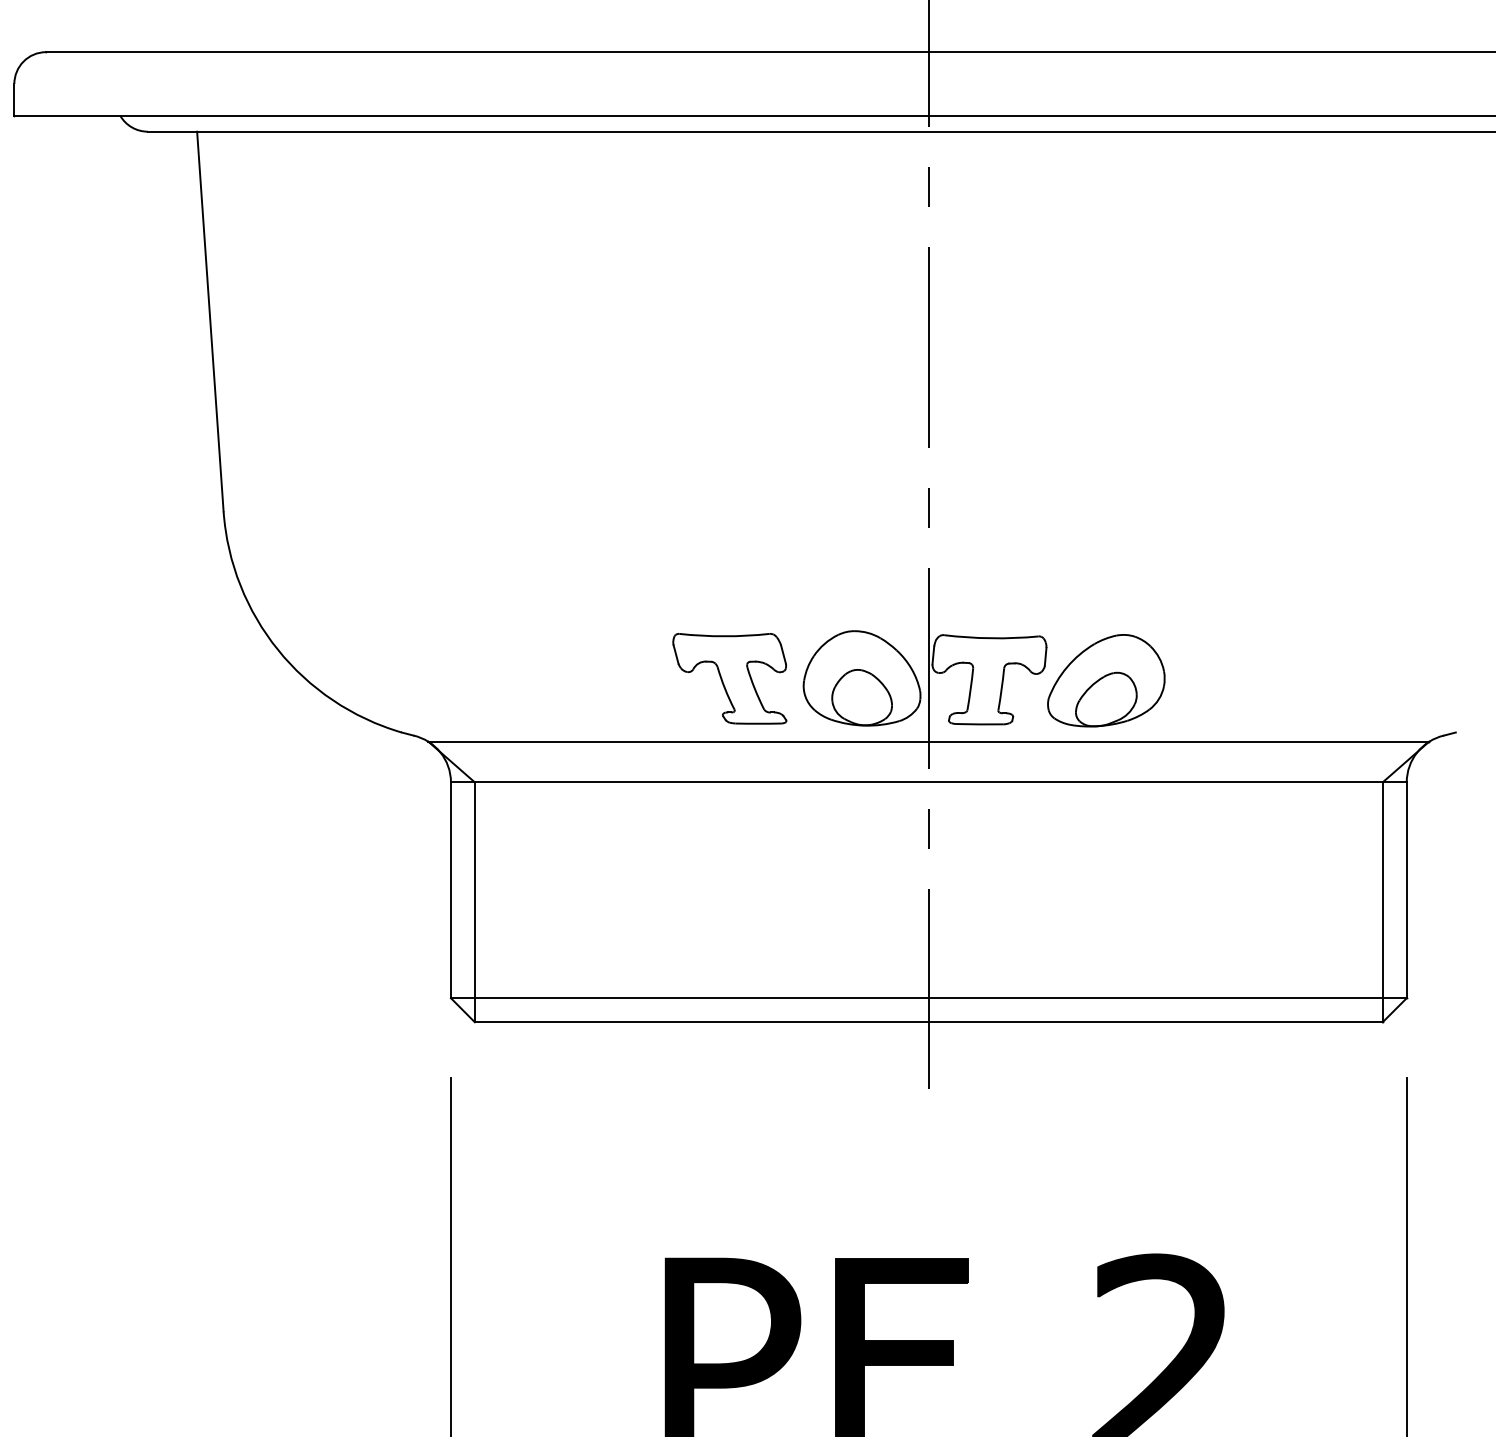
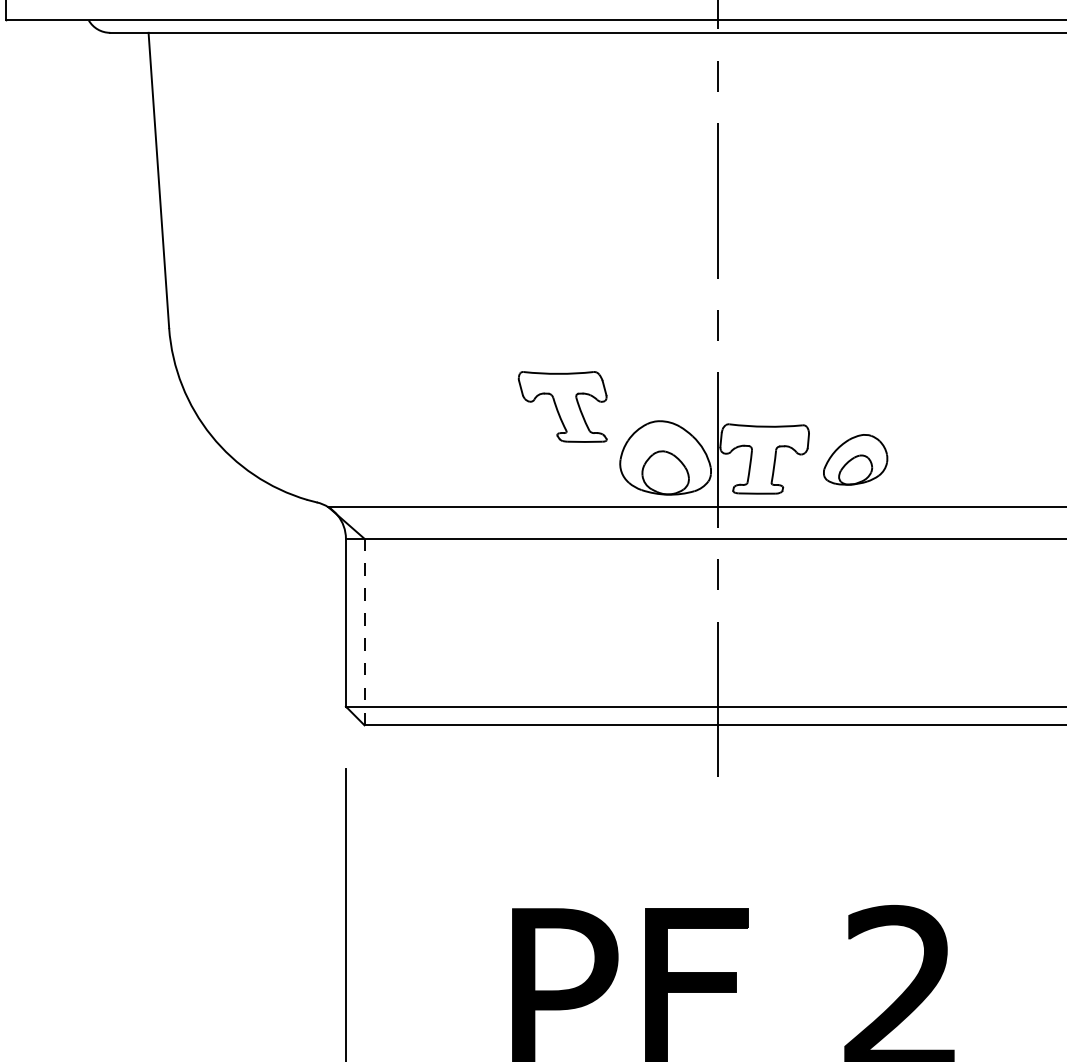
part: (729, 678) -> (562, 406), moved
part: (1106, 680) -> (855, 459), size x0.7
line: (474, 902) -> (364, 632), solid -> dashed

